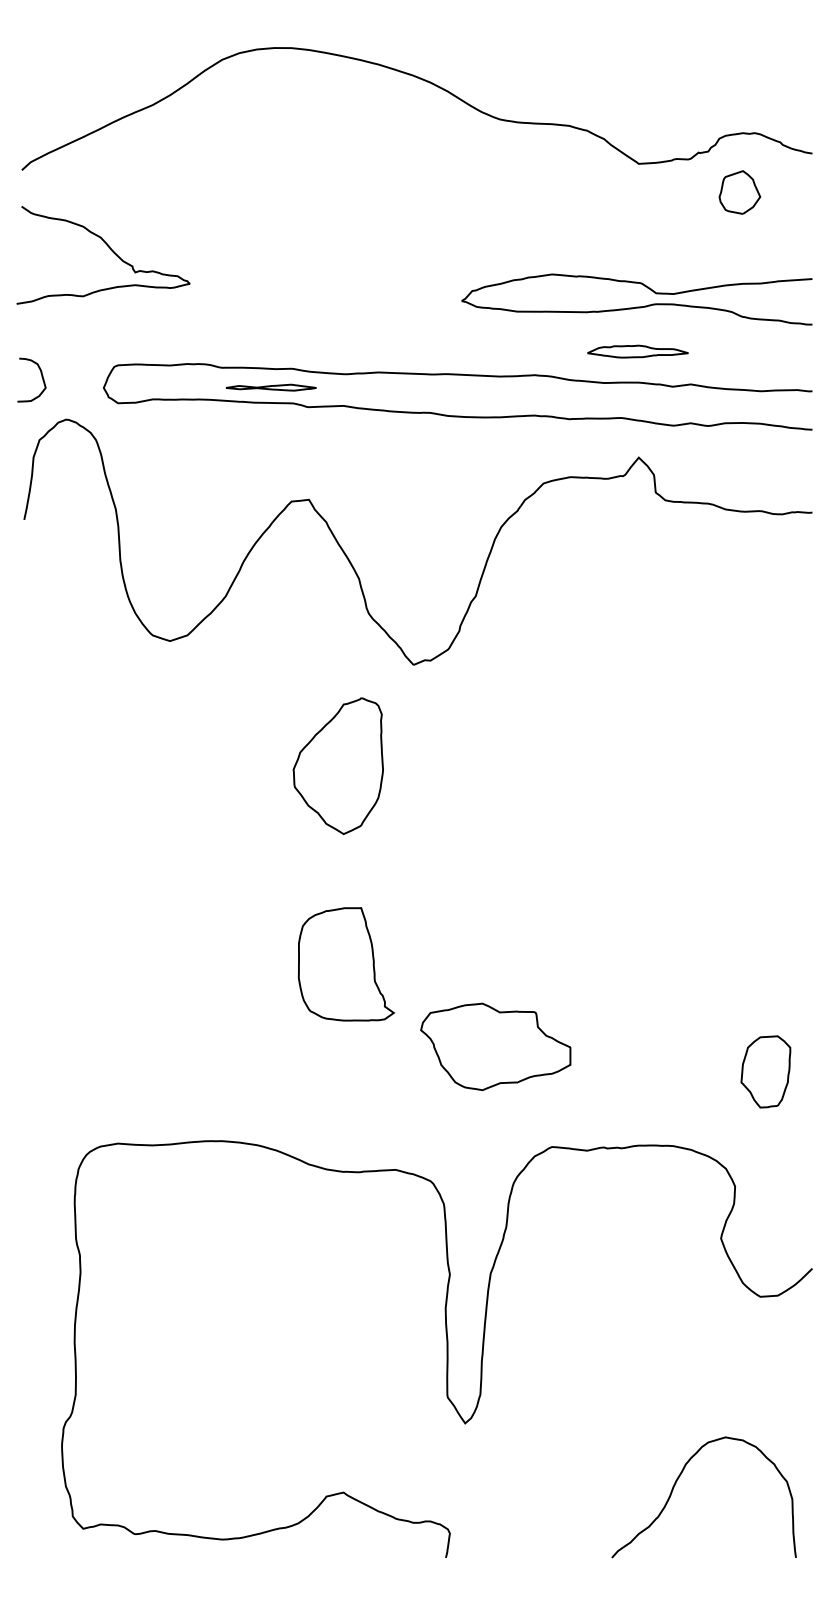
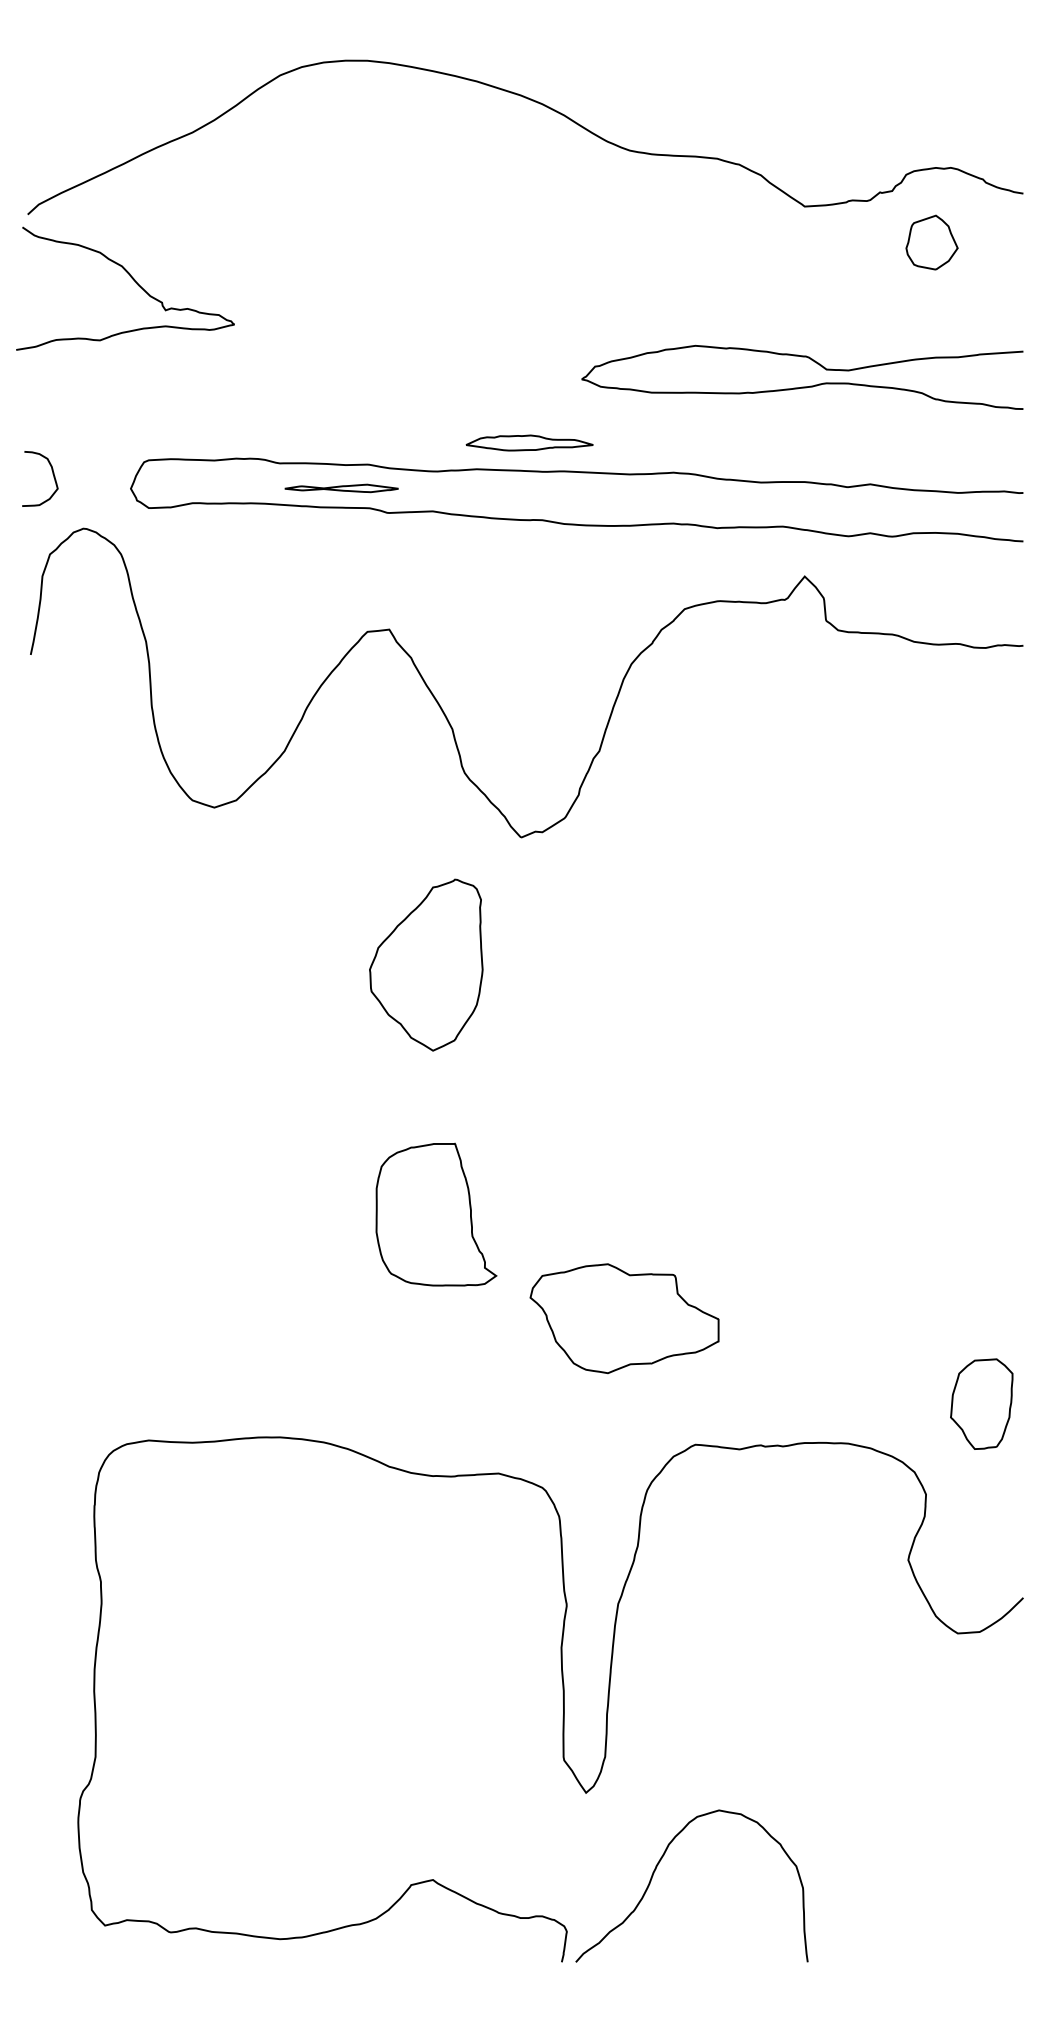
curve: (109, 248) -> (133, 280), moved
part: (637, 351) -> (529, 442), moved
part: (765, 1071) -> (981, 1403), moved
curve: (676, 1482) -> (657, 1867), moved

